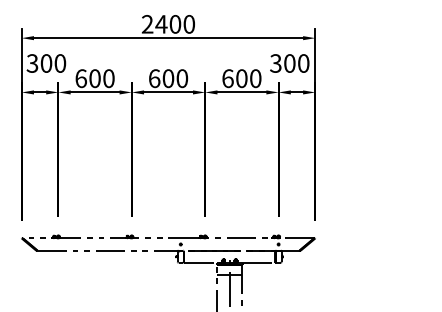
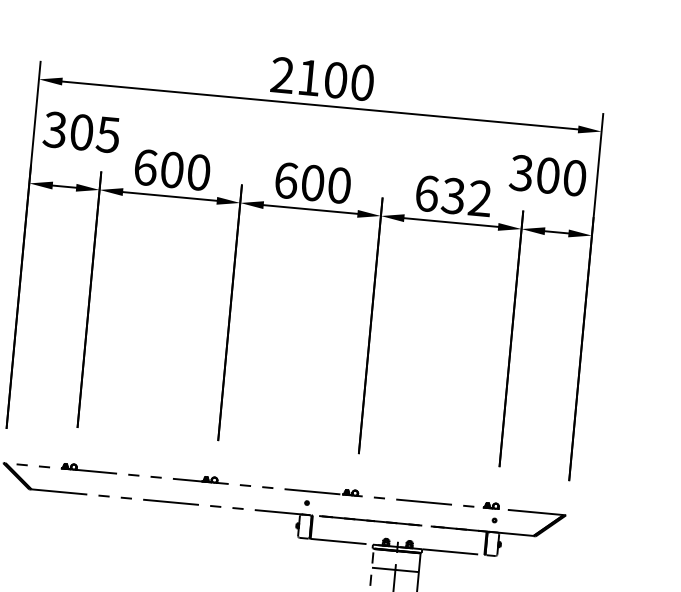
text: (161, 24) -> (309, 78), 2400 -> 2100
text: (60, 63) -> (108, 134), 300 -> 305
text: (248, 78) -> (466, 197), 600 -> 632

